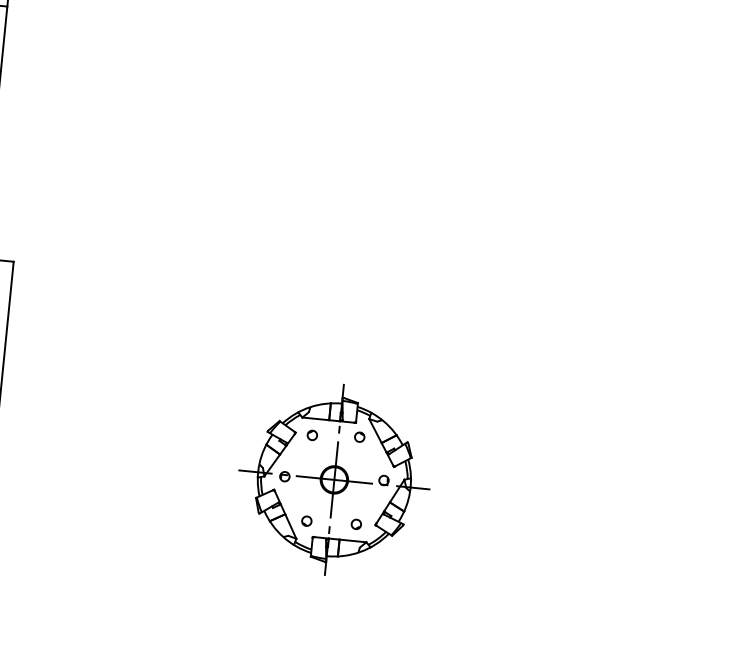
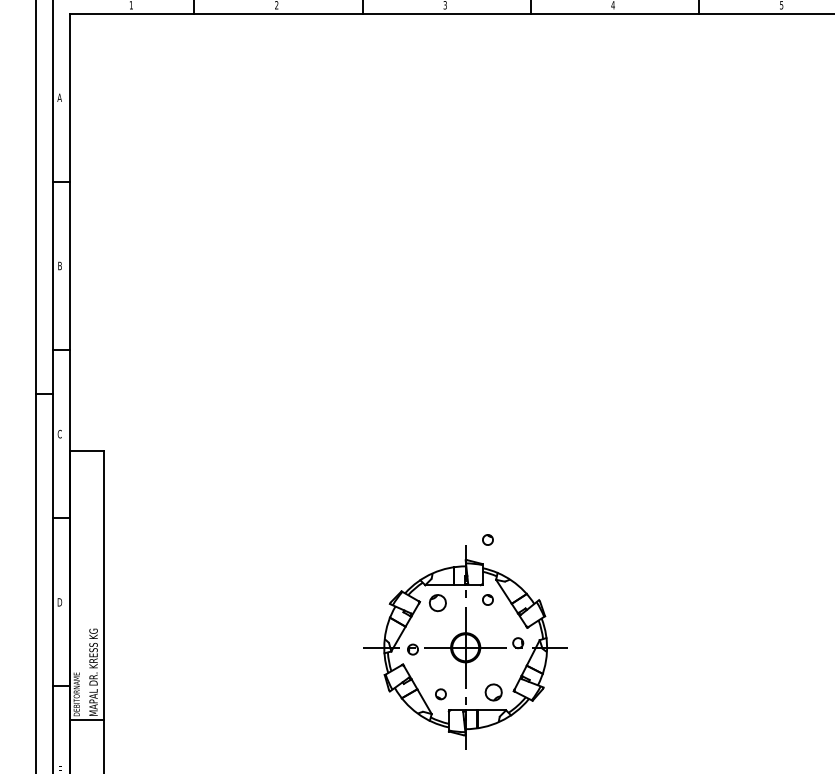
part: (364, 380) -> (487, 539), added
part: (312, 434) -> (437, 602), size x1.6
part: (356, 524) -> (493, 692), size x1.6

